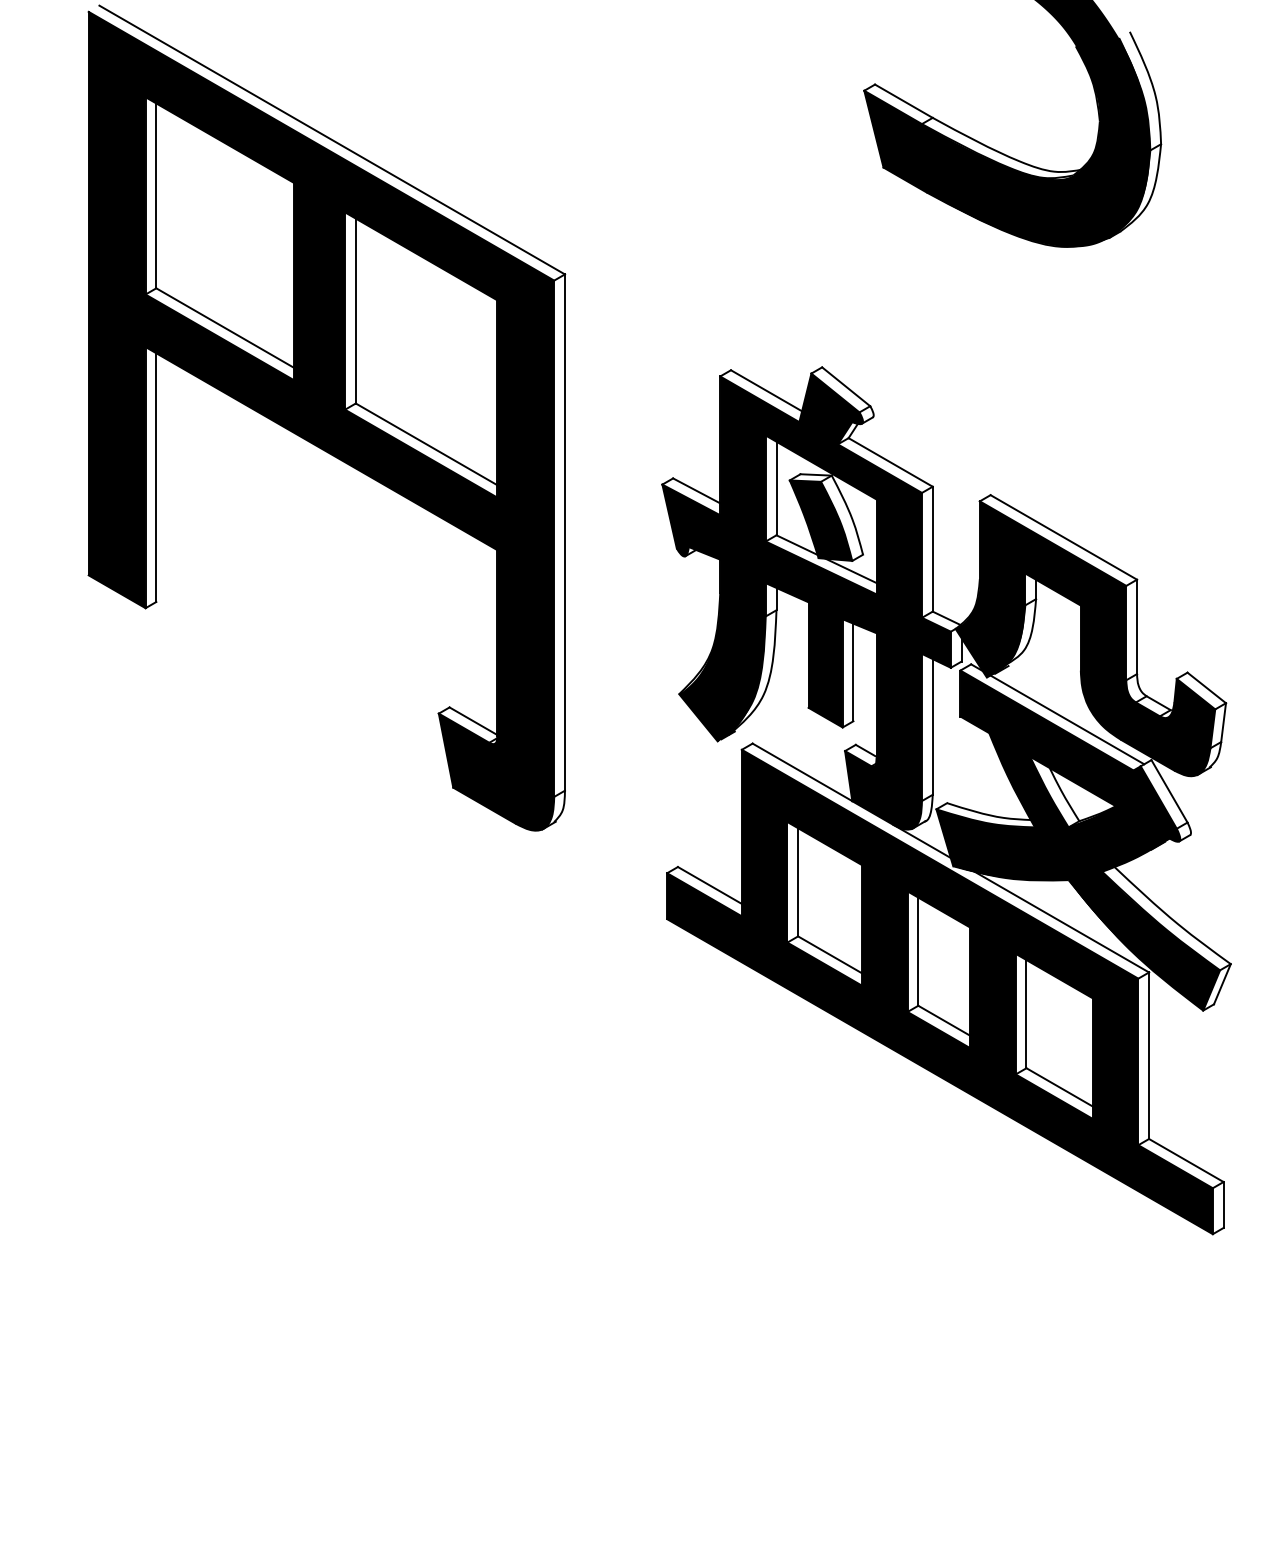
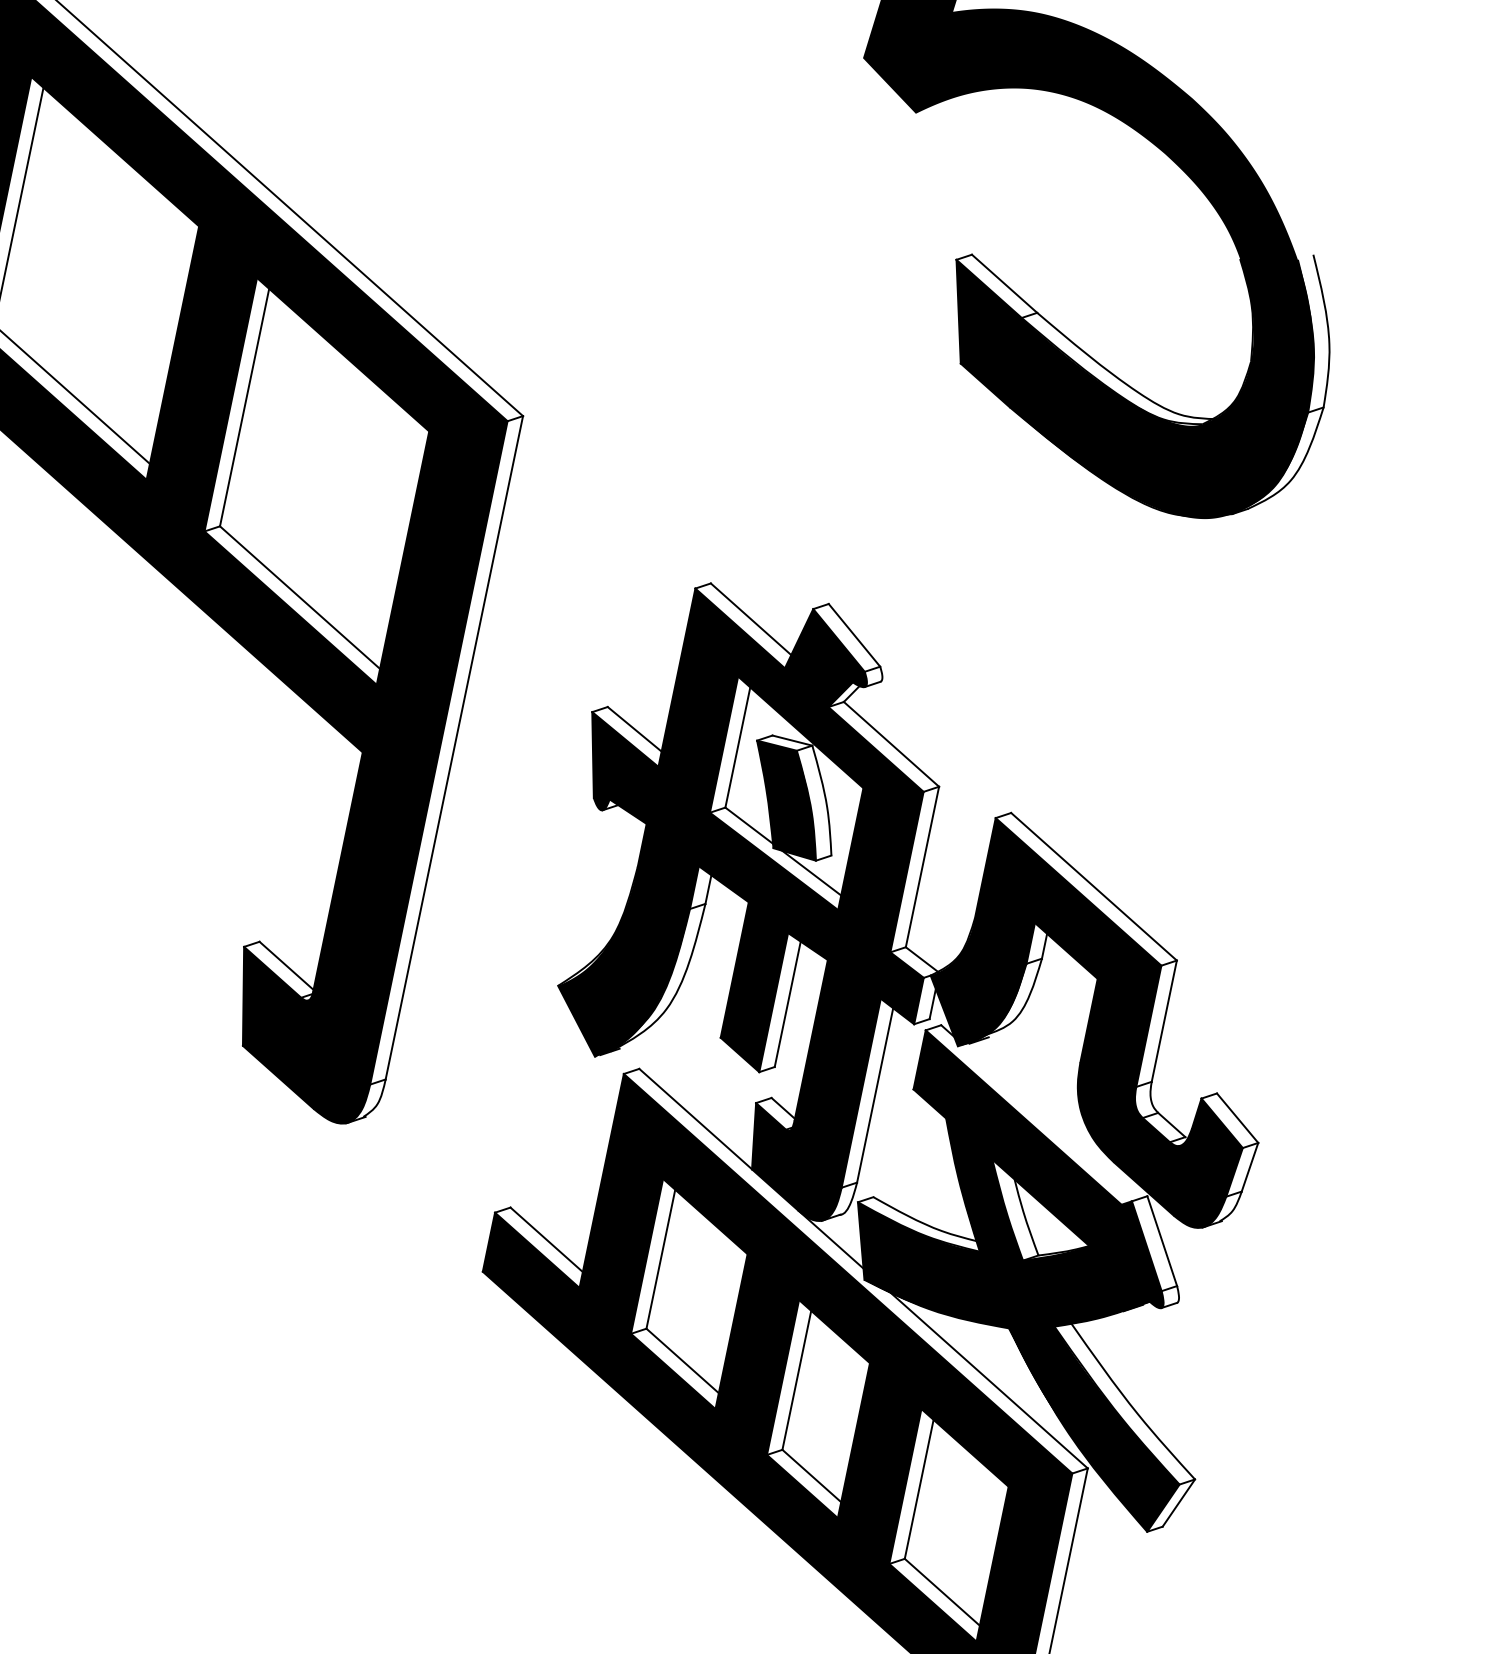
line: (1066, 719) -> (1049, 1121), removed

